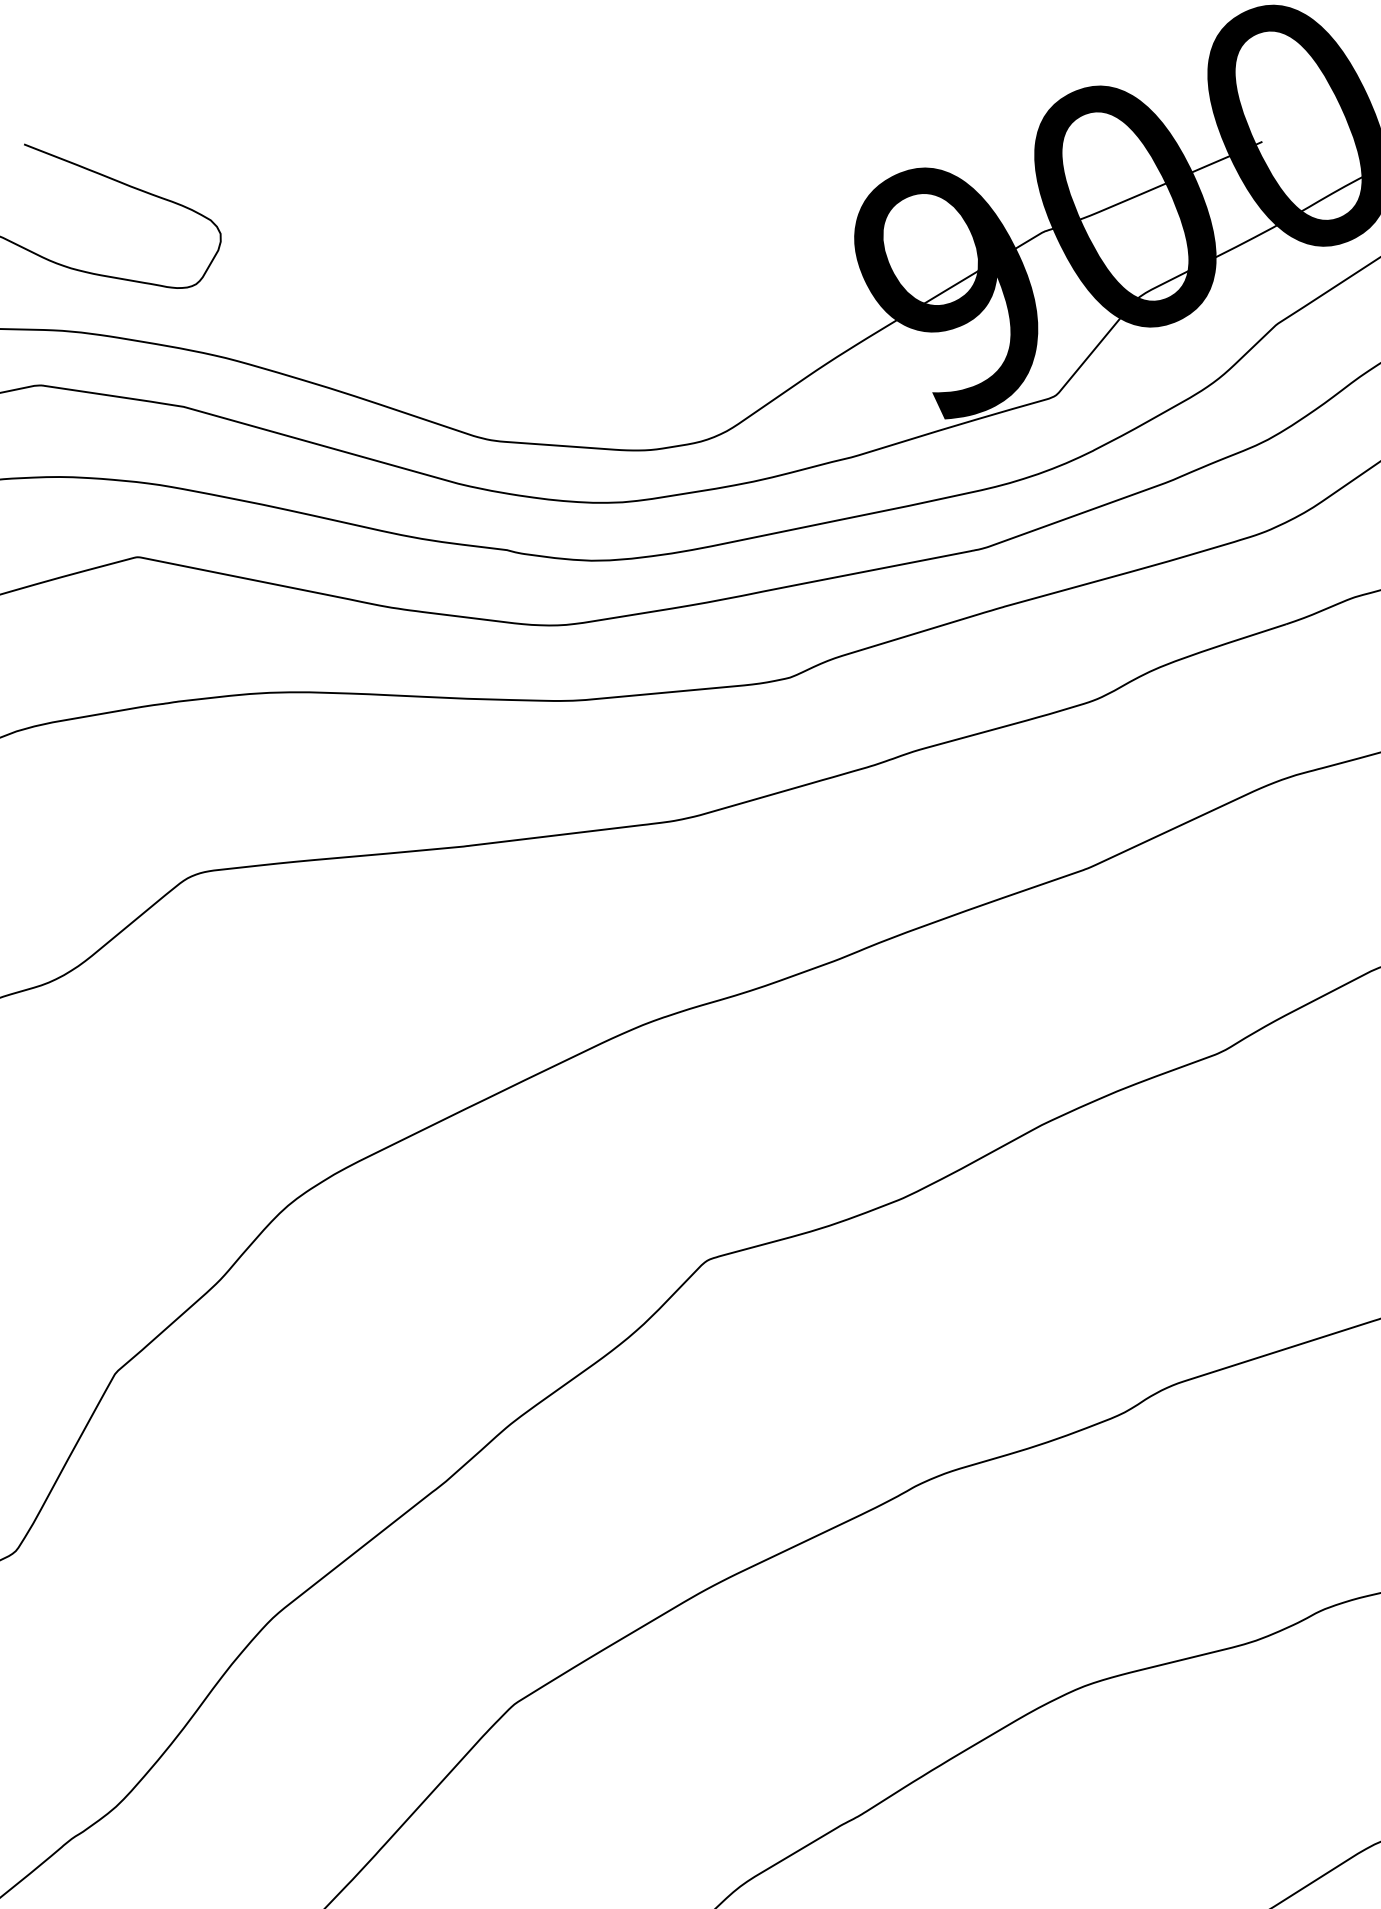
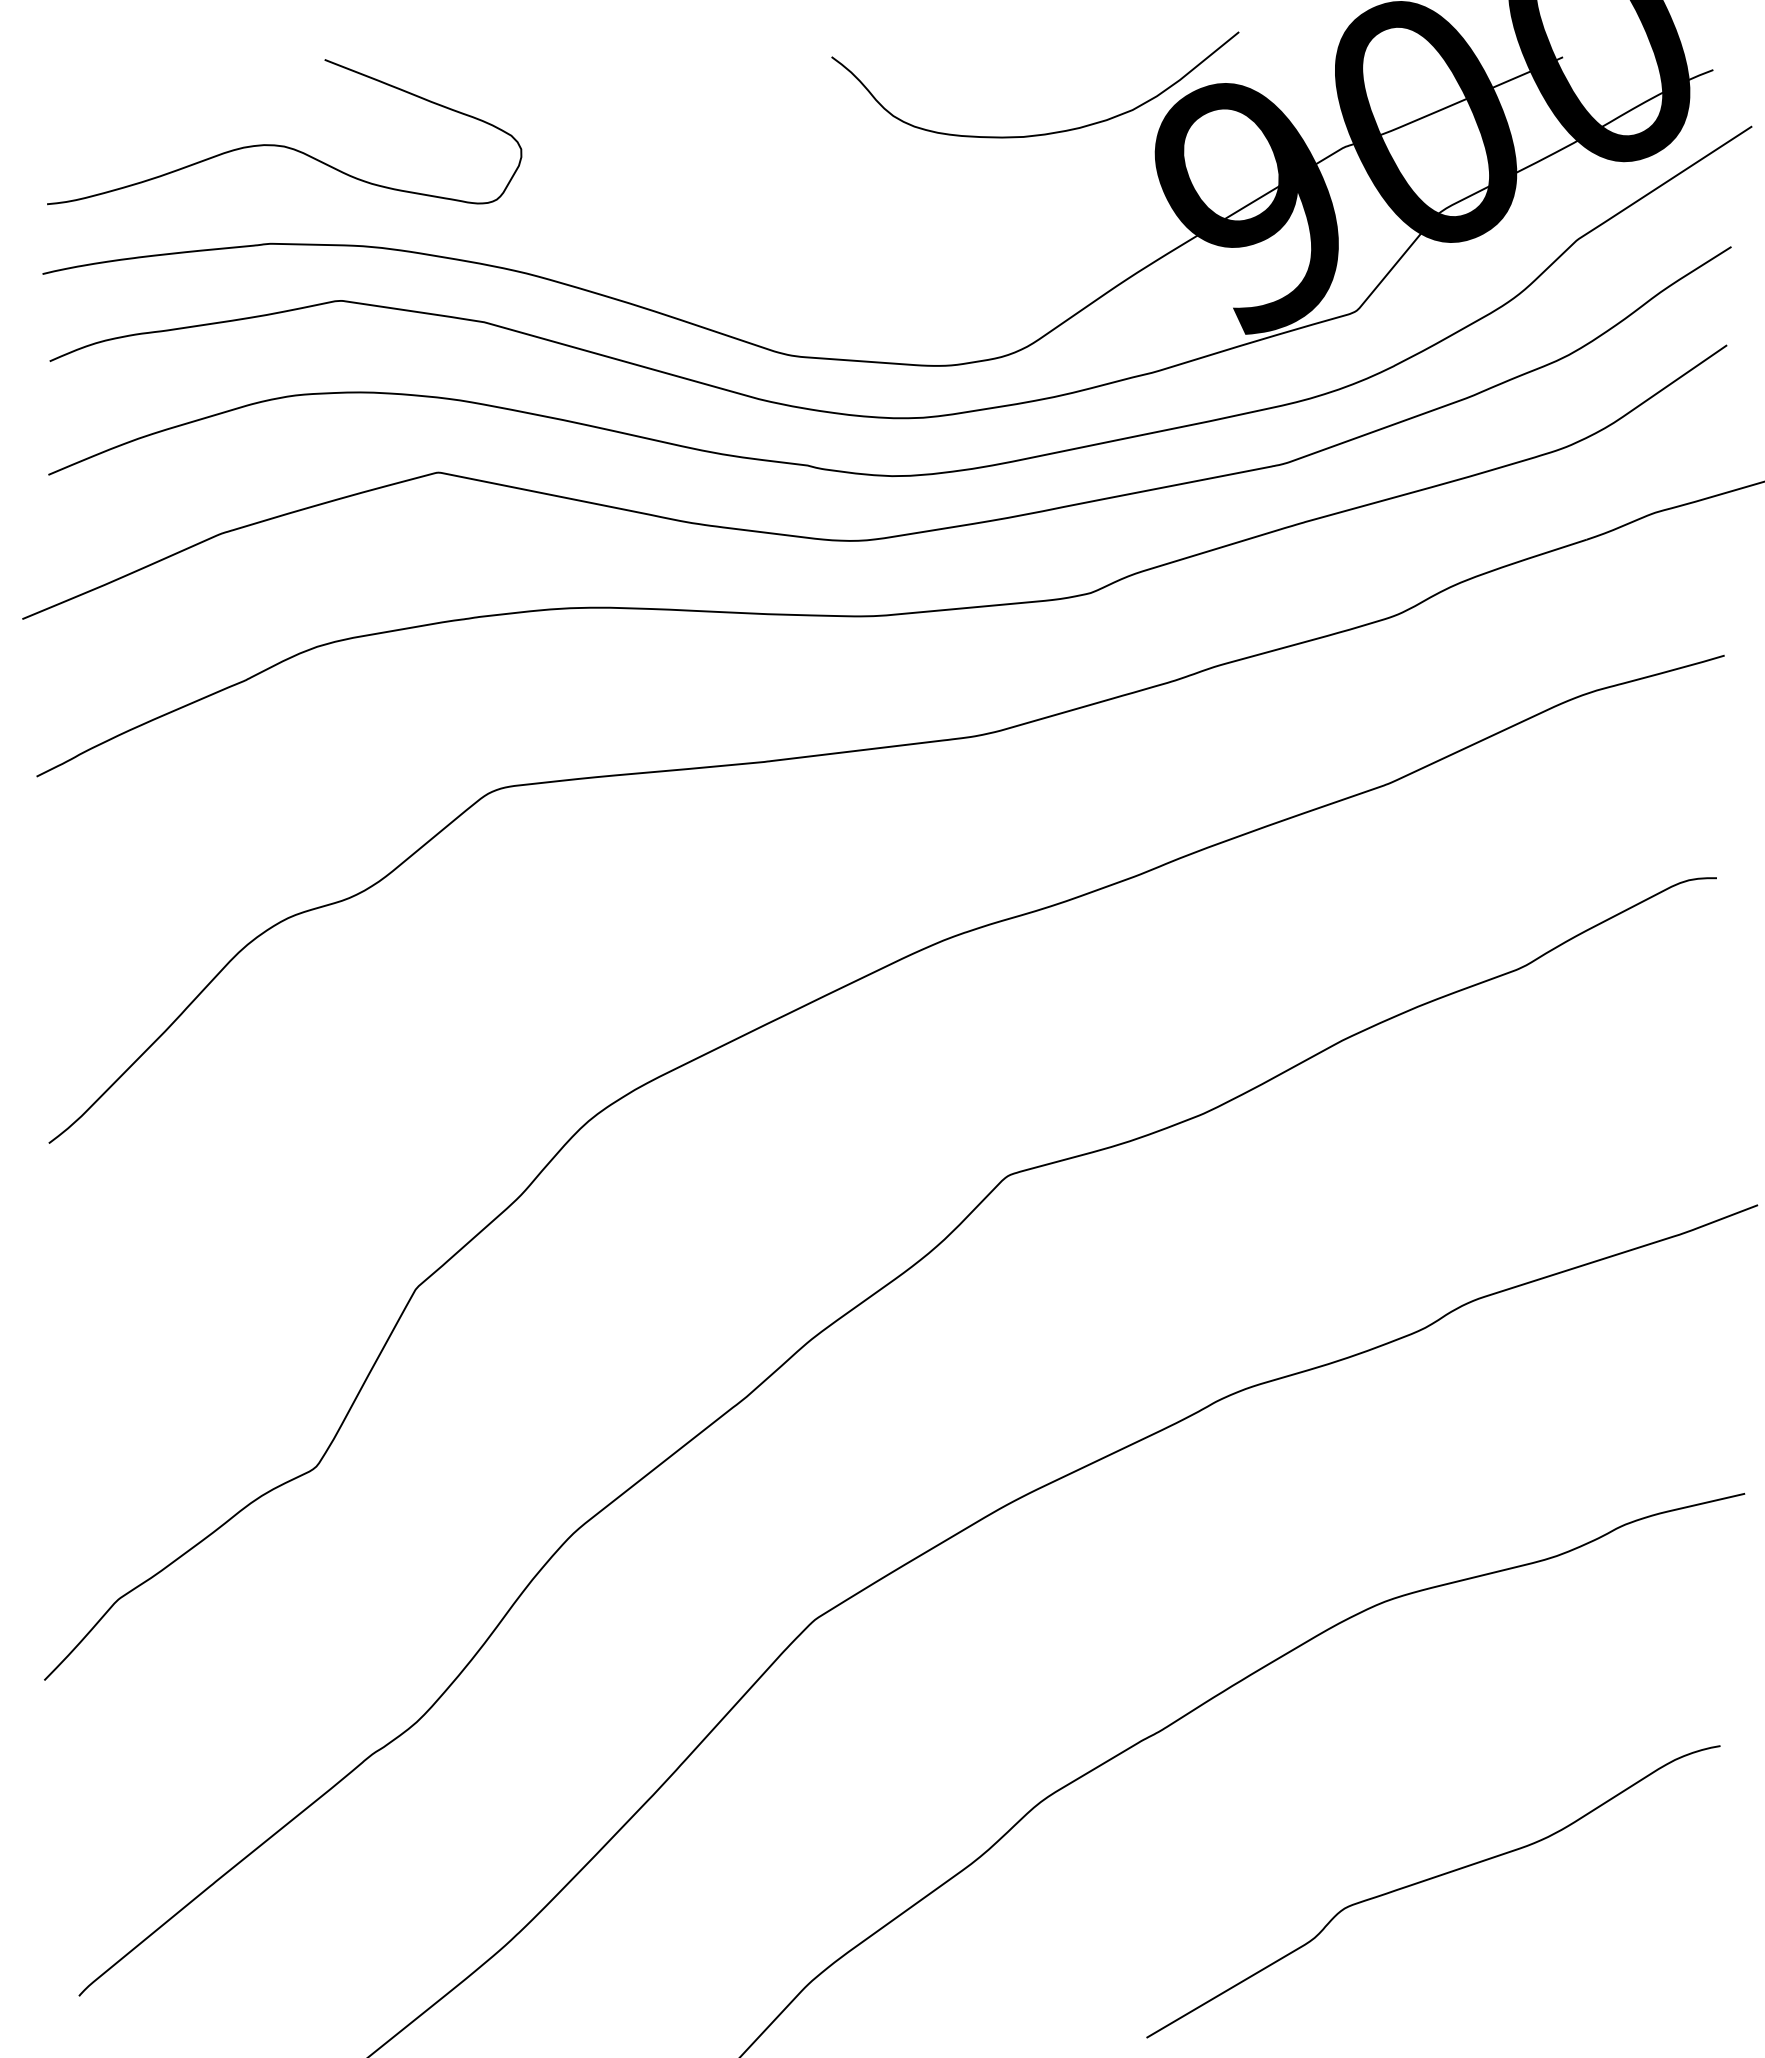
curve: (741, 218) -> (1042, 133), added

